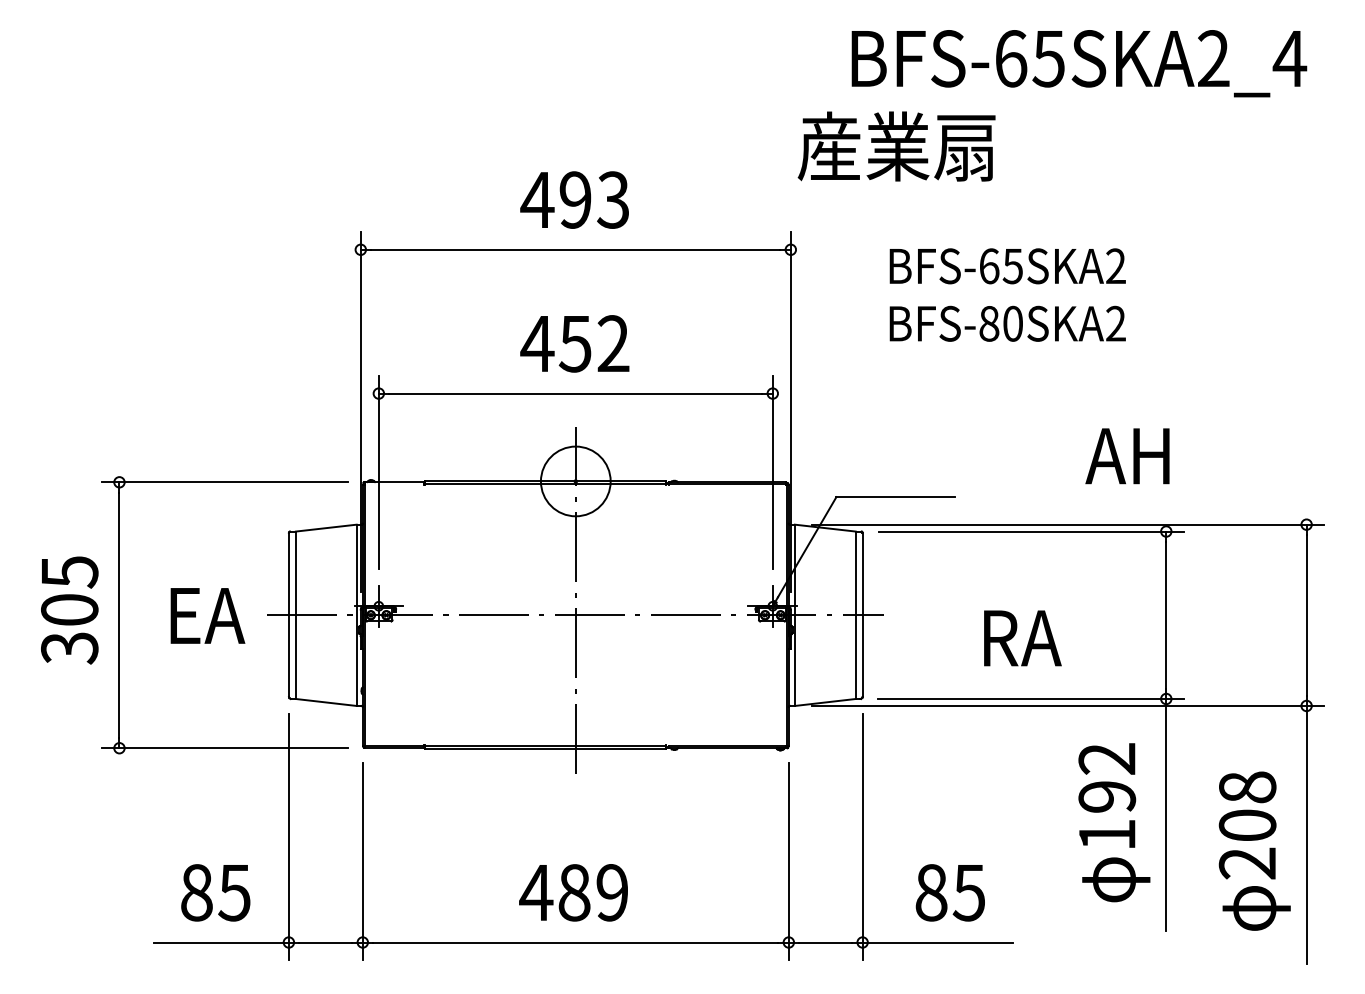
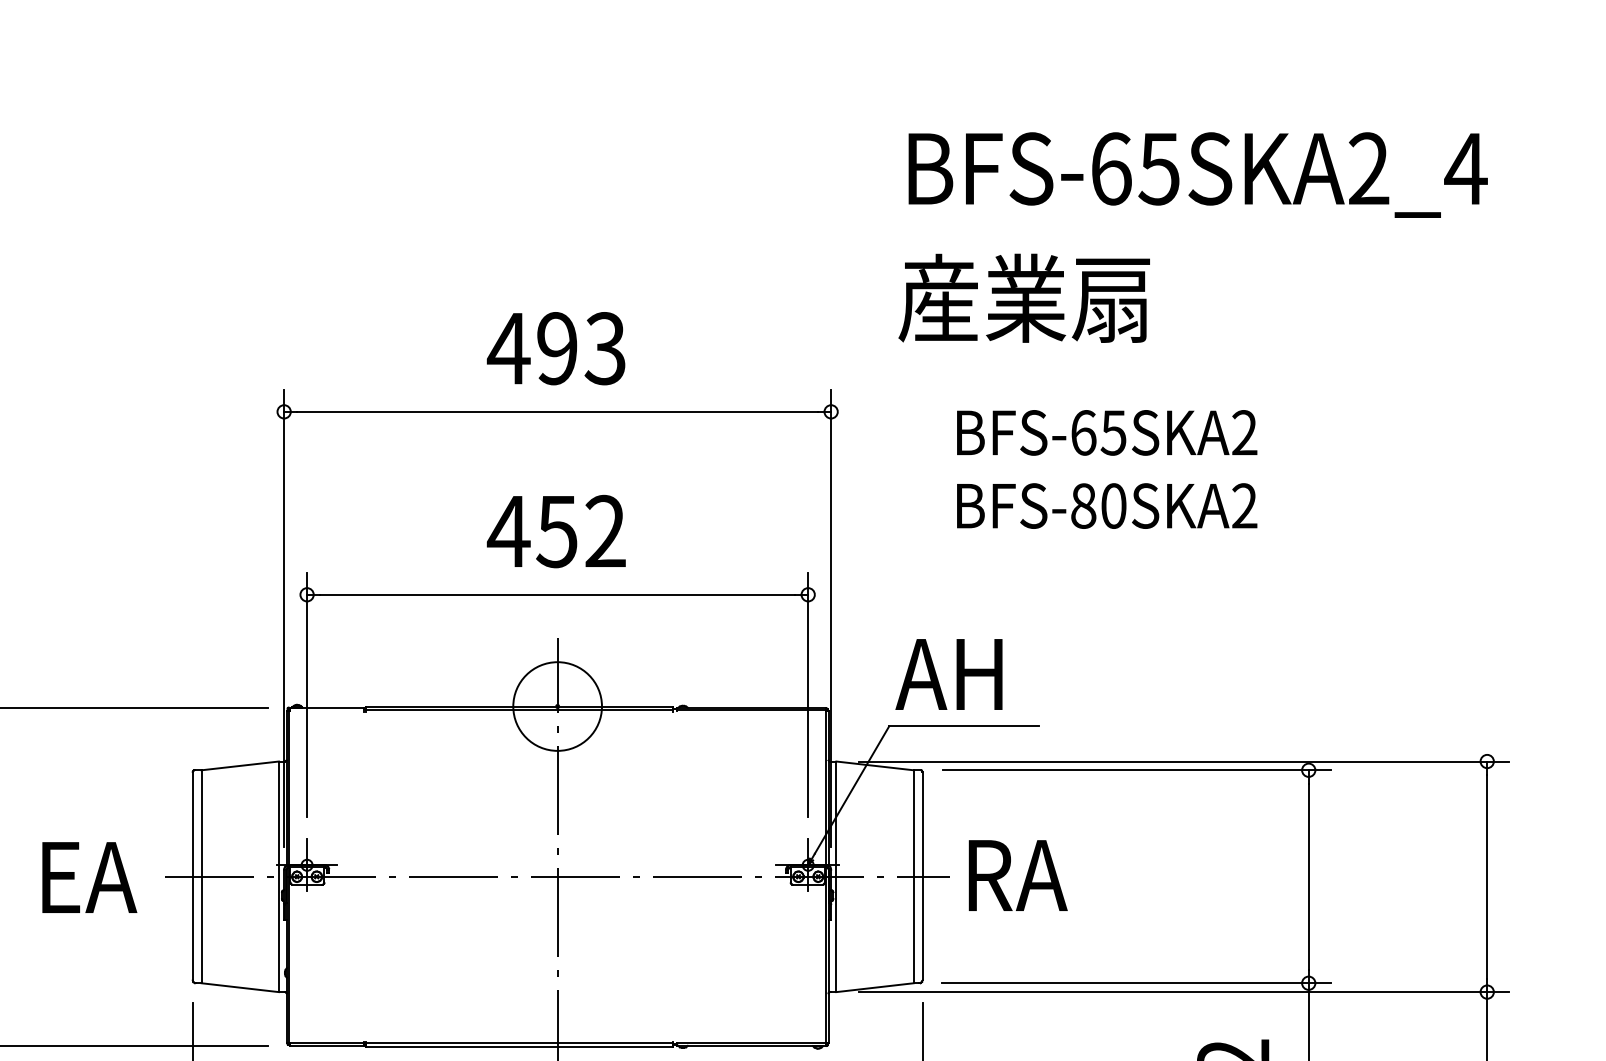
text: (896, 146) -> (1024, 298), moved
text: (1127, 456) -> (949, 674), moved
text: (1022, 638) -> (1017, 875), moved

